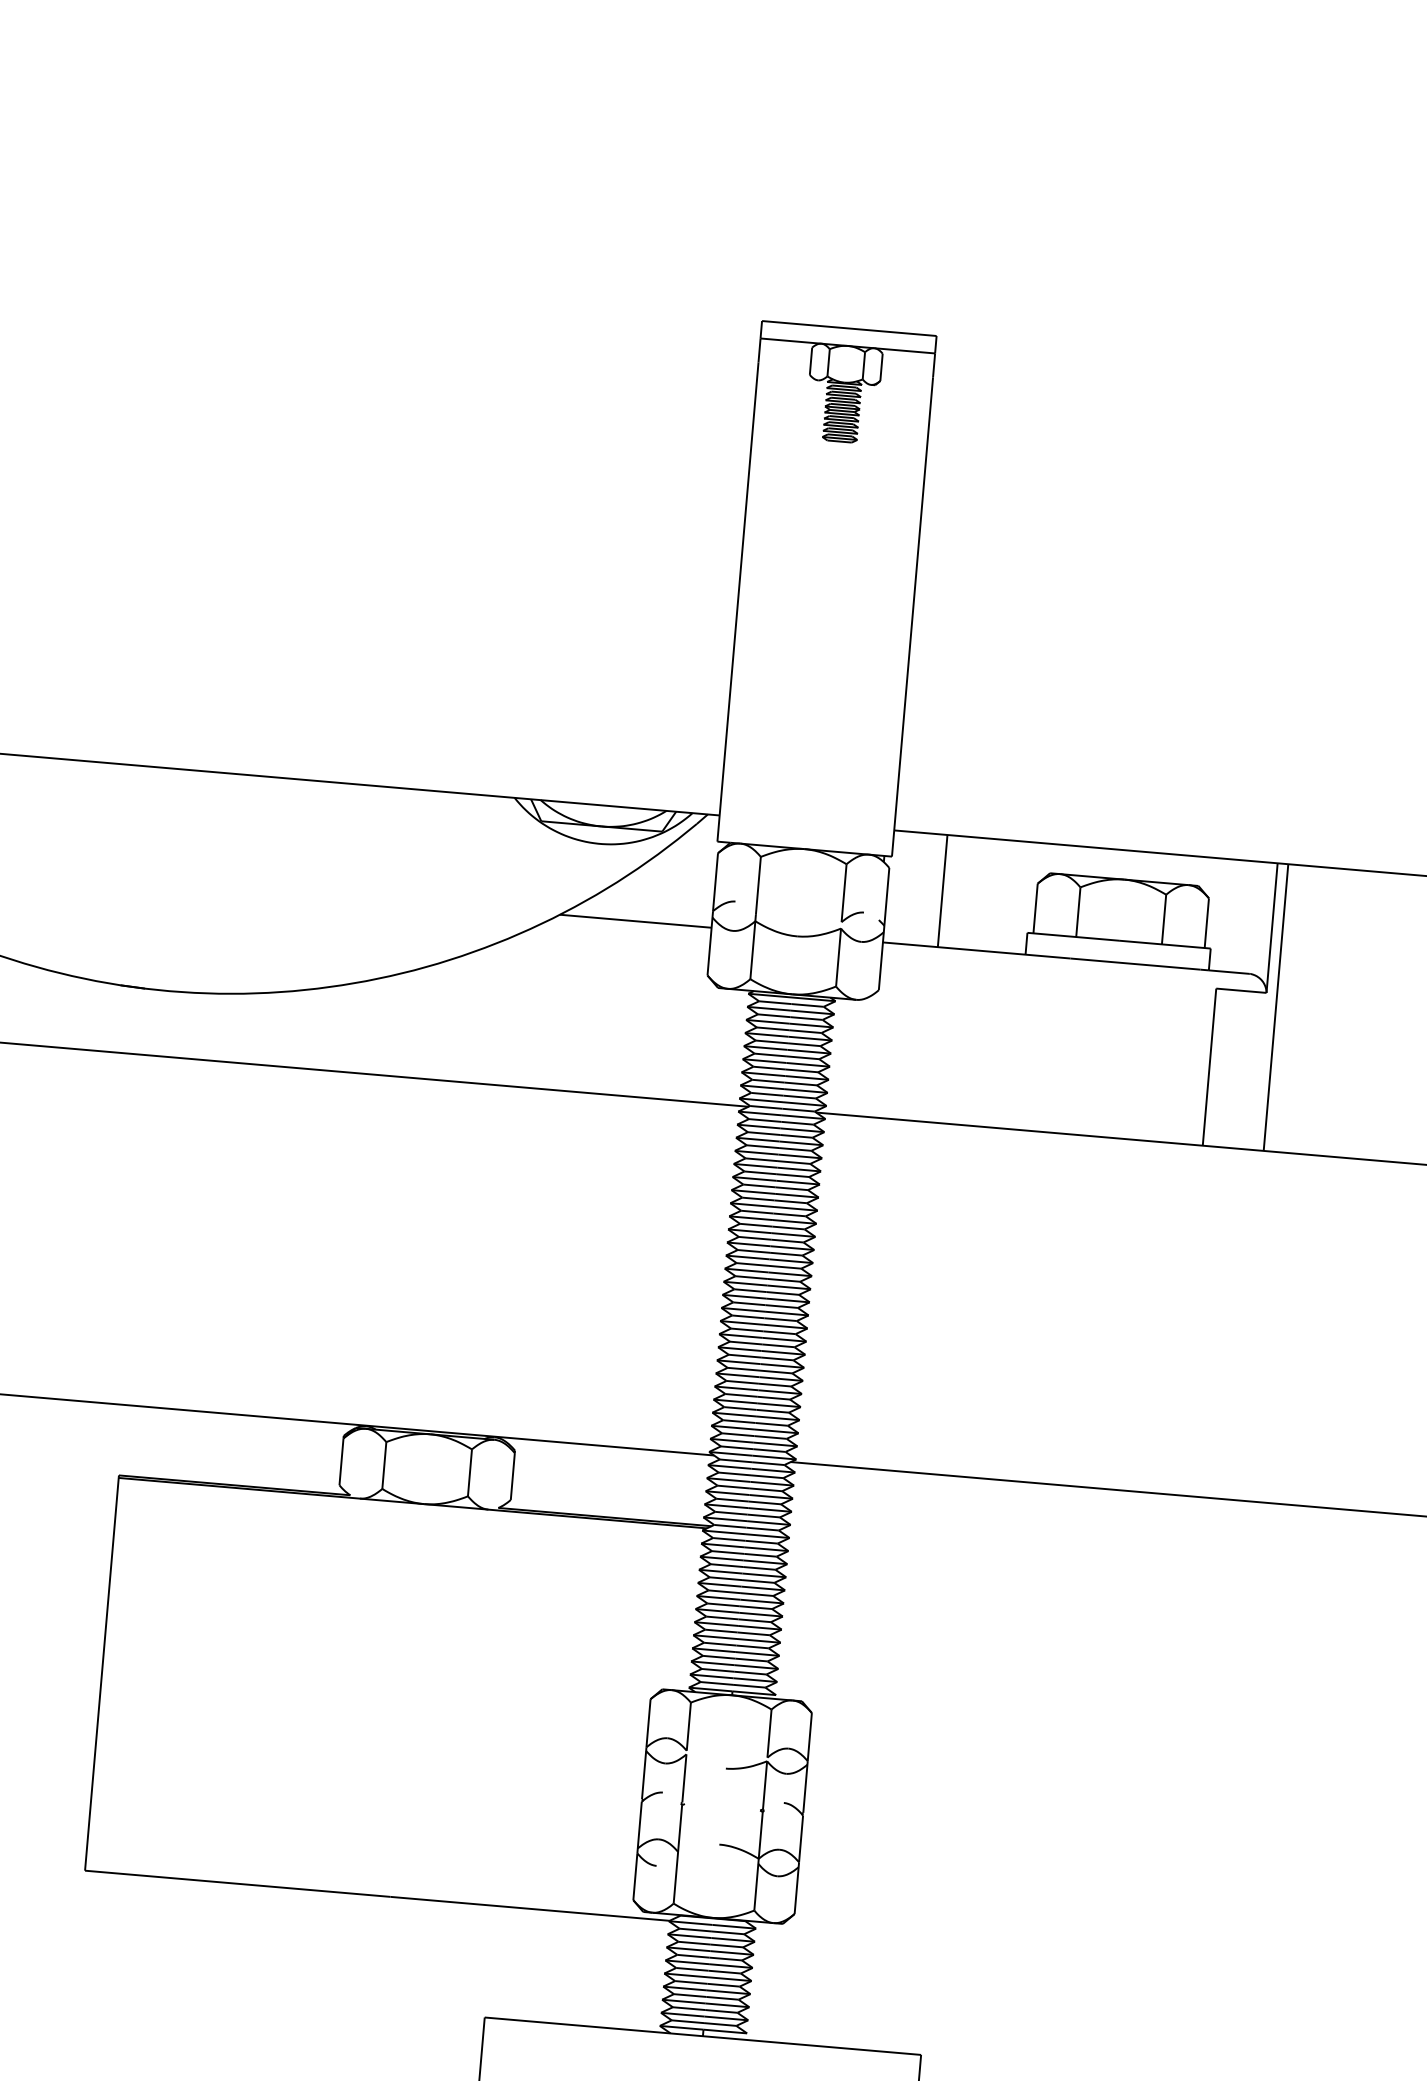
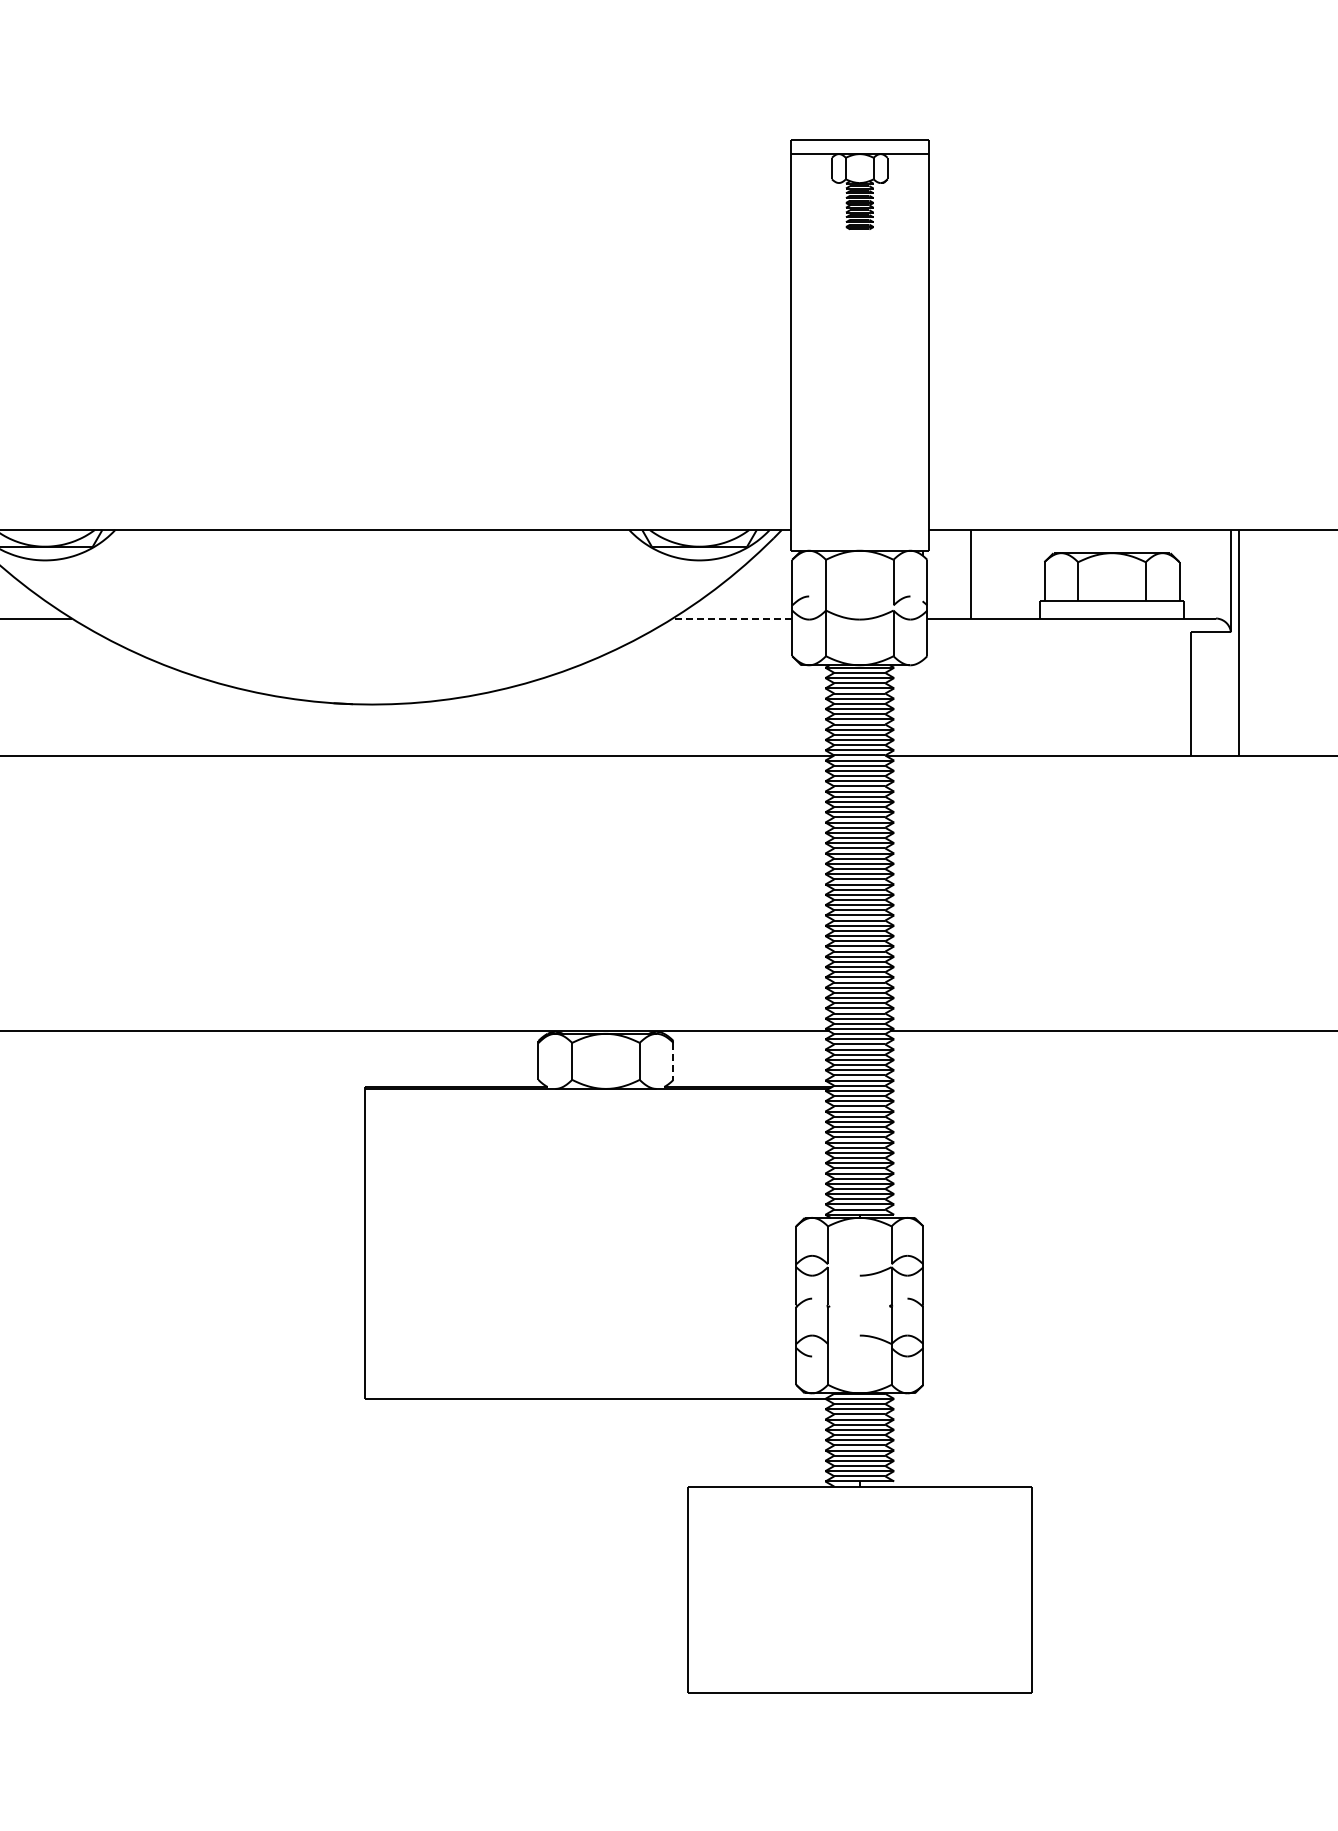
line: (635, 921) -> (732, 618), solid -> dashed
line: (512, 1476) -> (673, 1061), solid -> dashed

